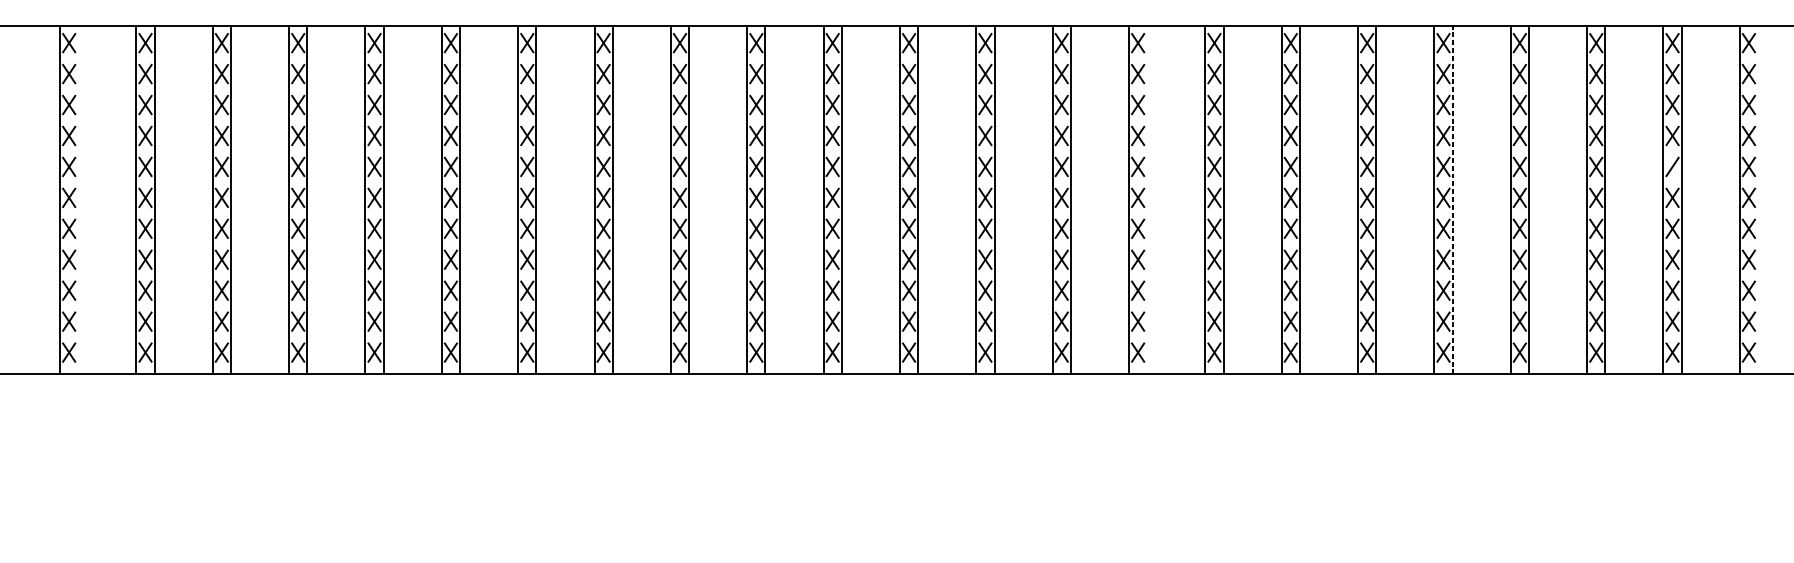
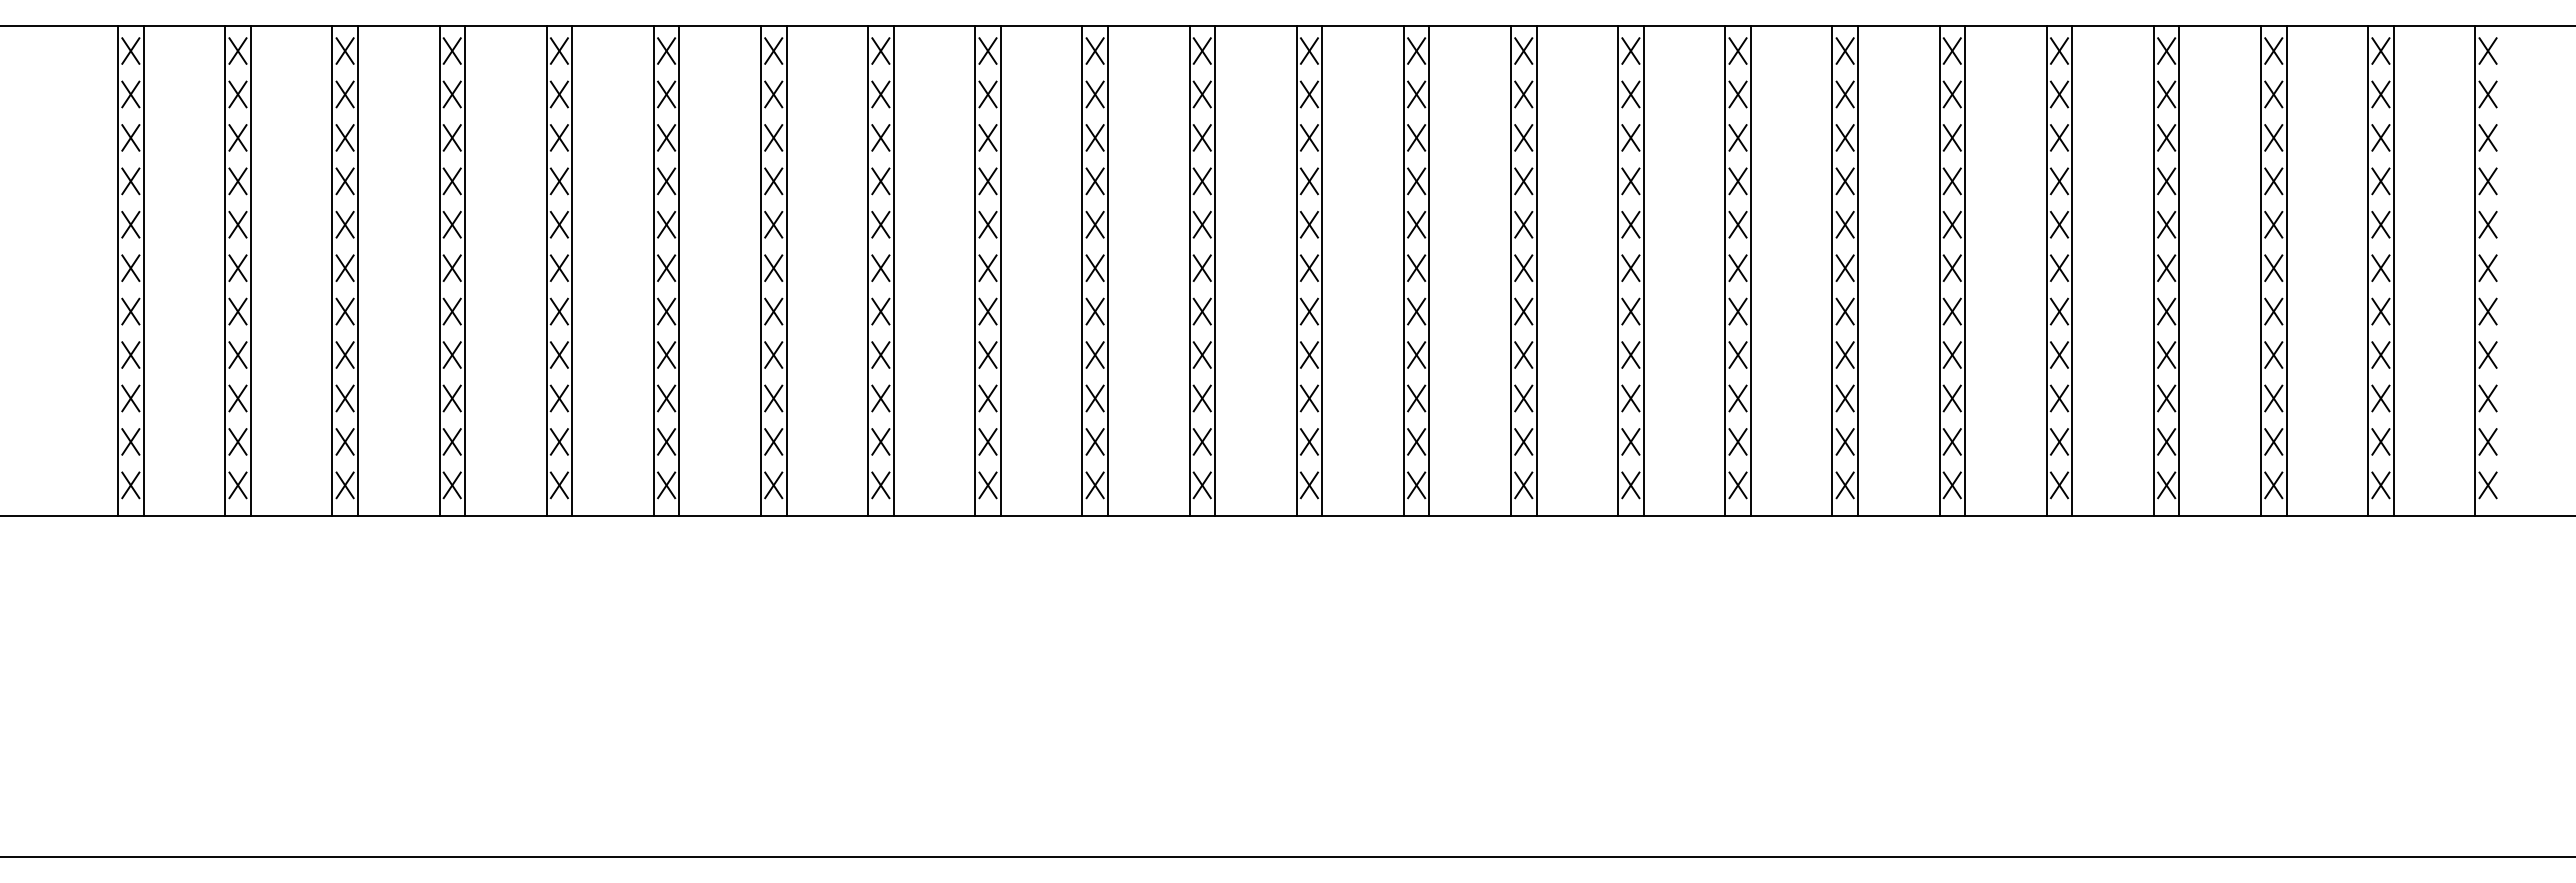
line: (1672, 166) -> (2380, 224), added
line: (78, 200) -> (143, 271), added
line: (1147, 200) -> (1643, 271), added
line: (1452, 200) -> (2072, 271), dashed -> solid

